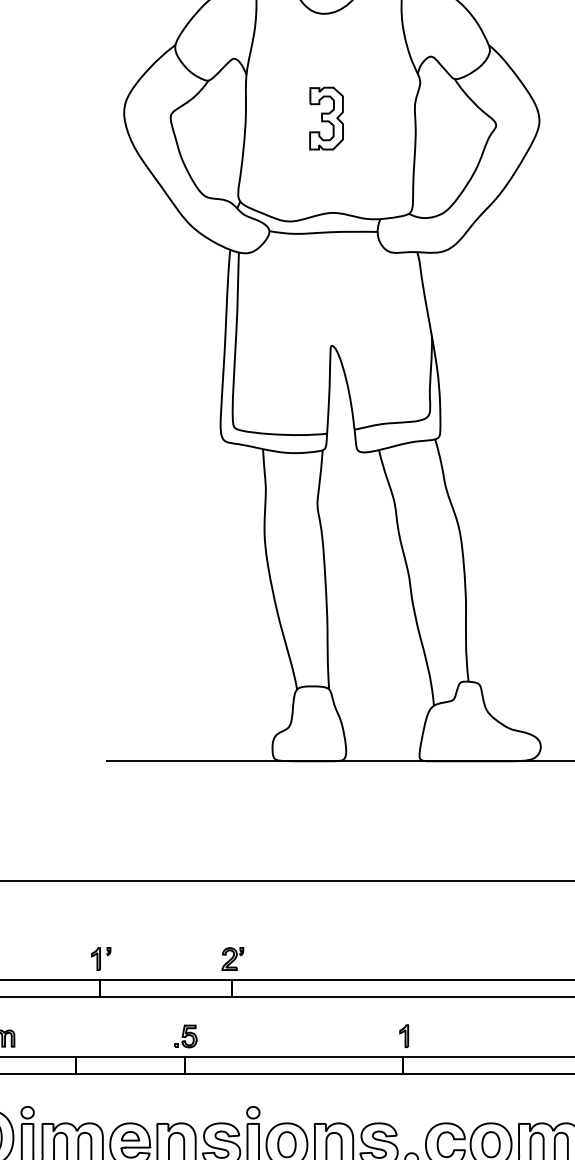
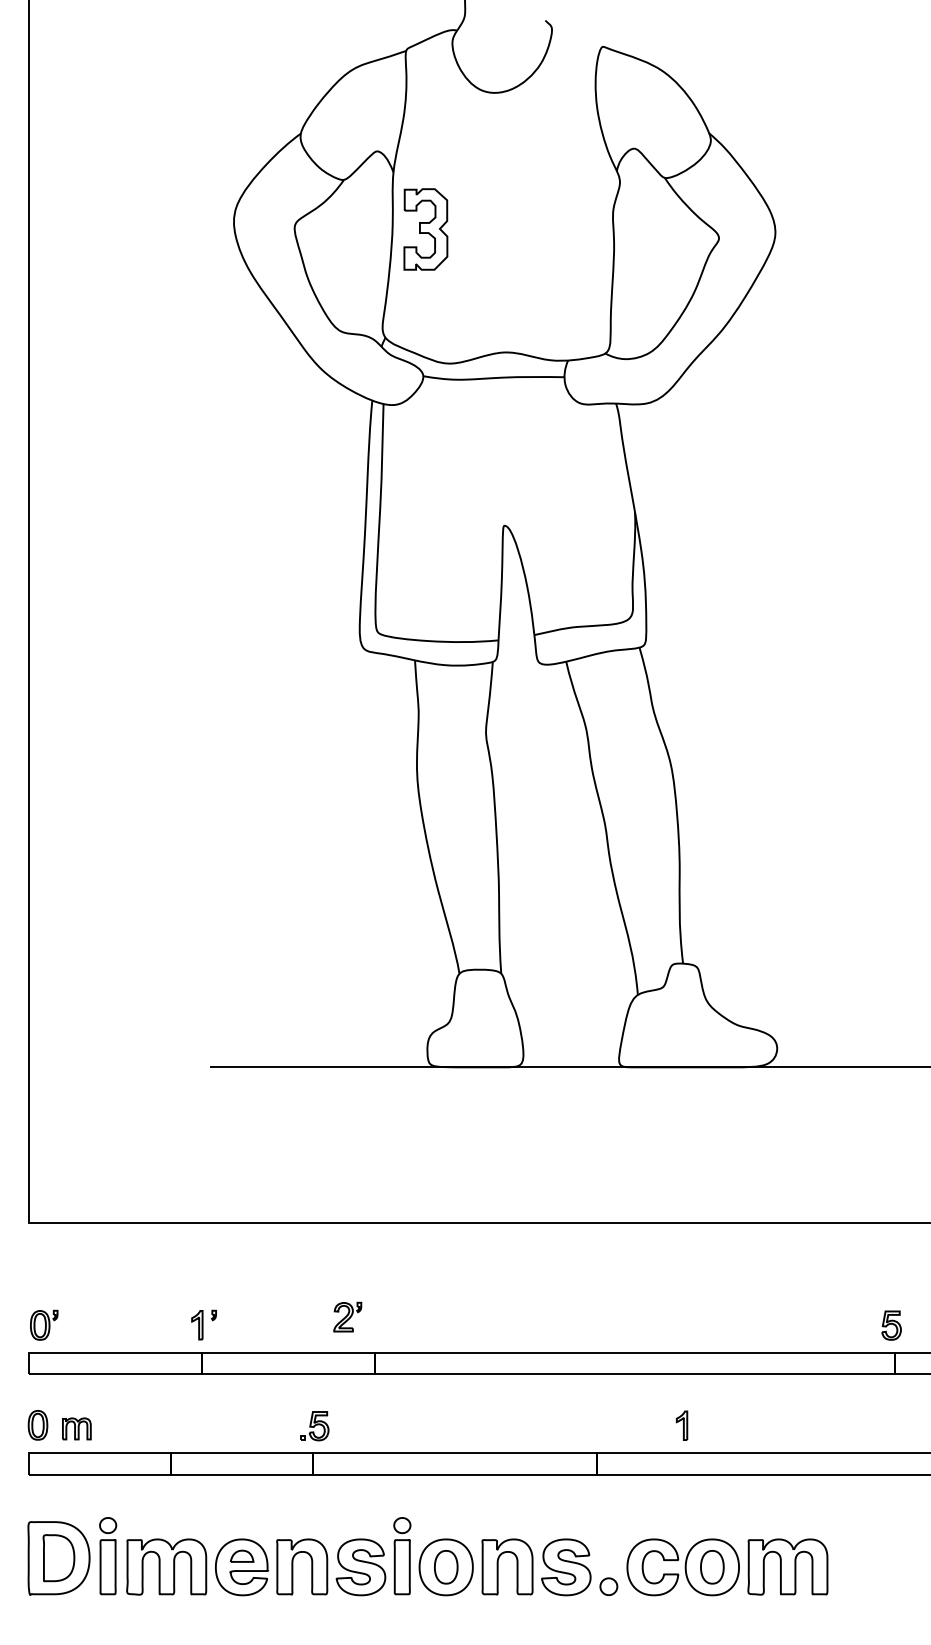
part: (326, 118) -> (425, 229), moved
part: (232, 958) -> (347, 1316), moved
part: (404, 1035) -> (682, 1425), moved

